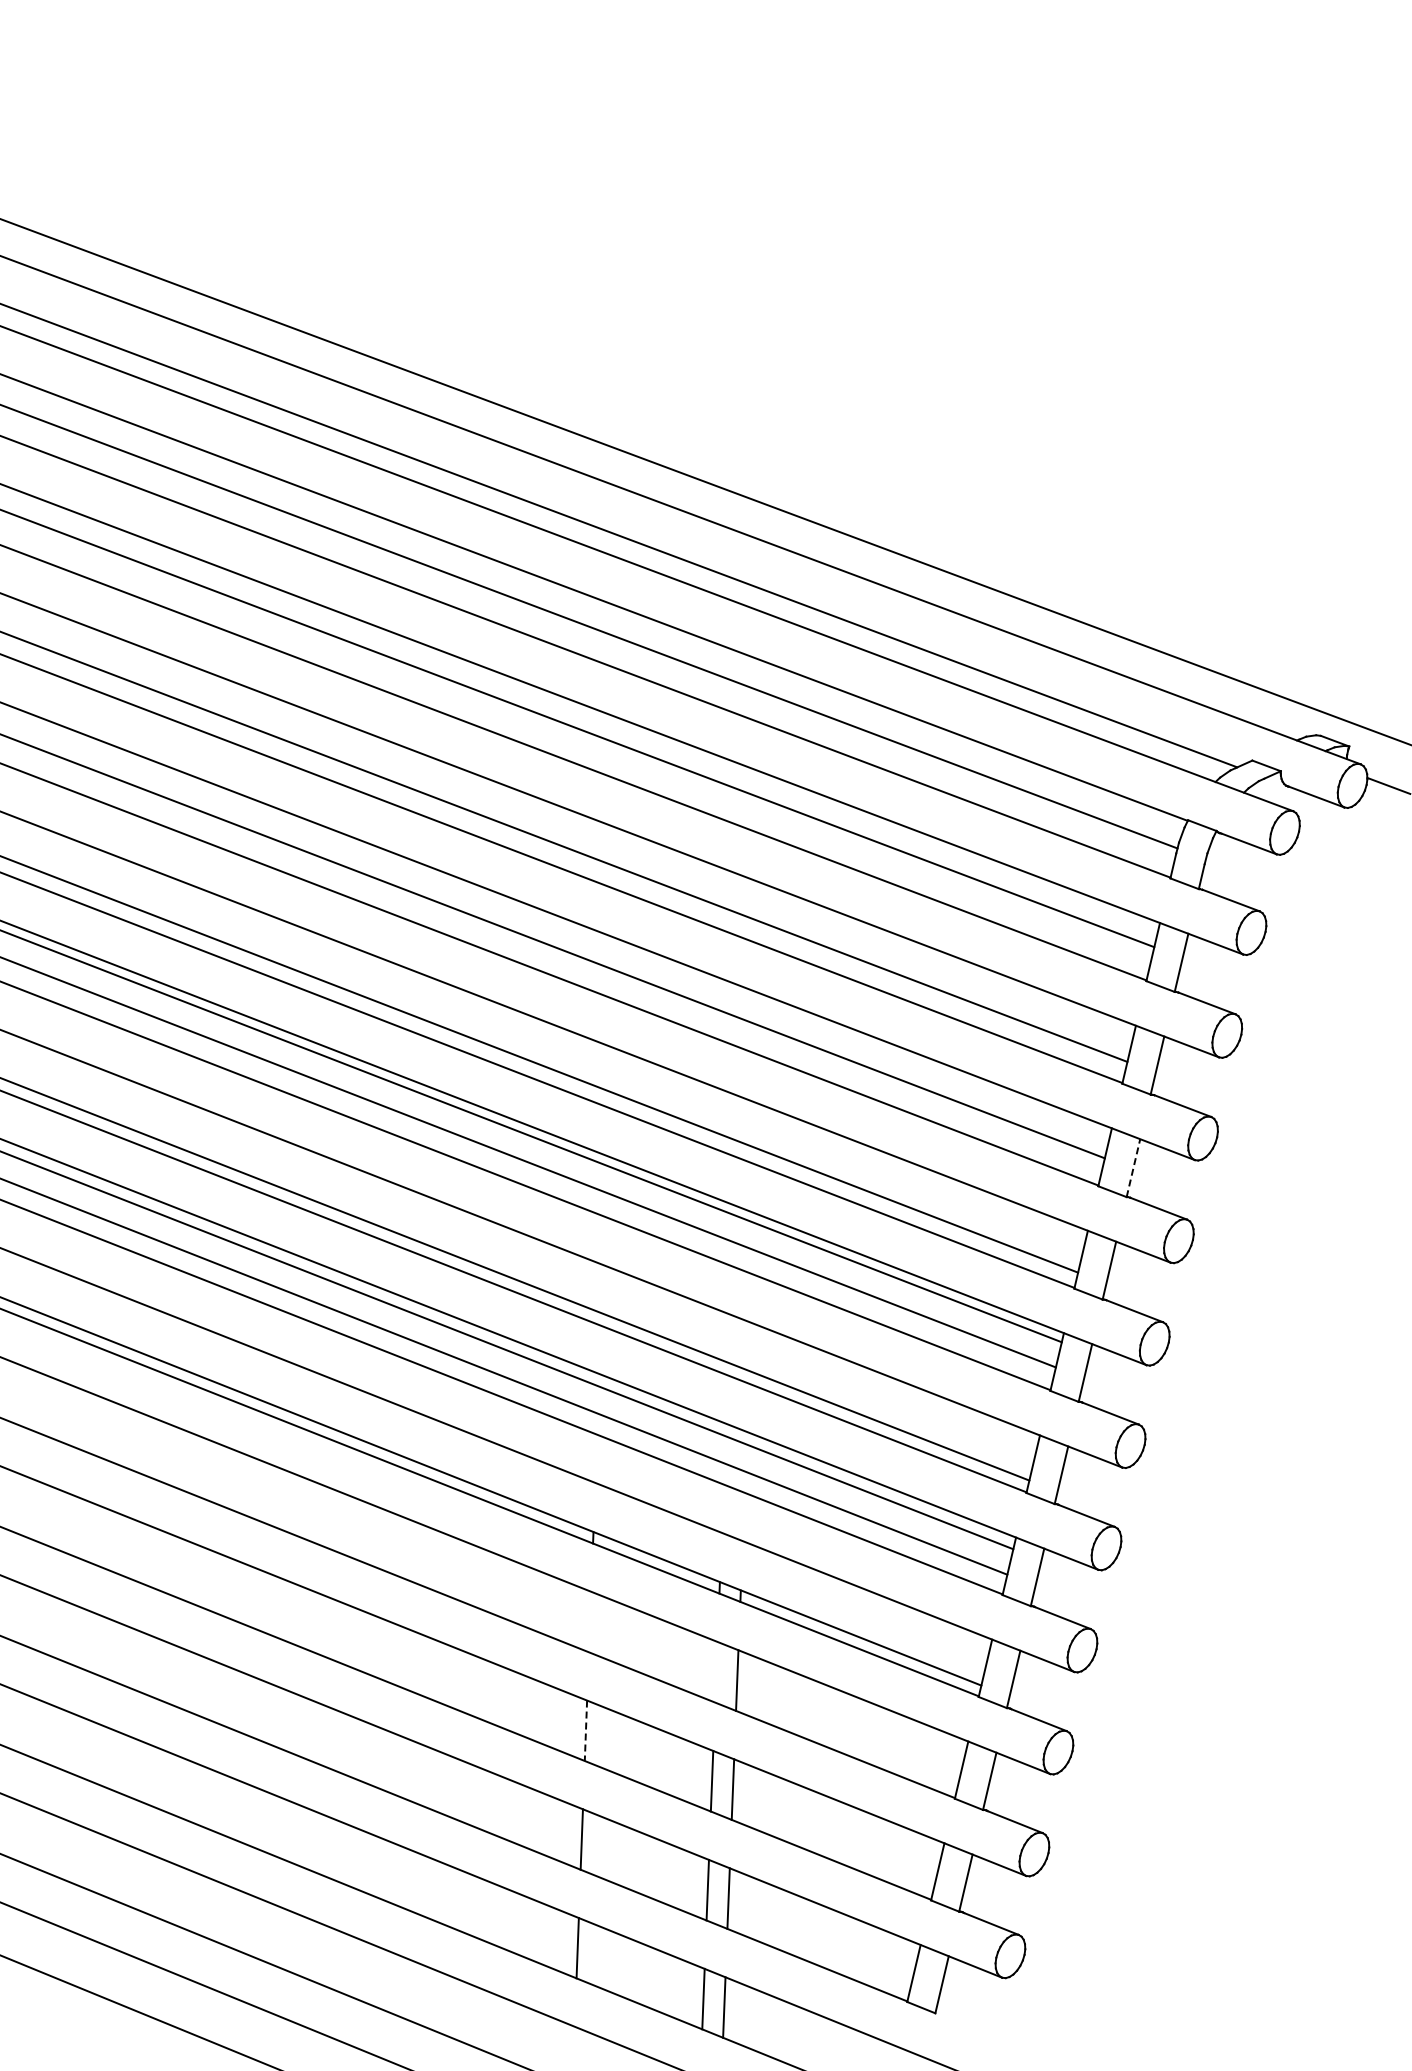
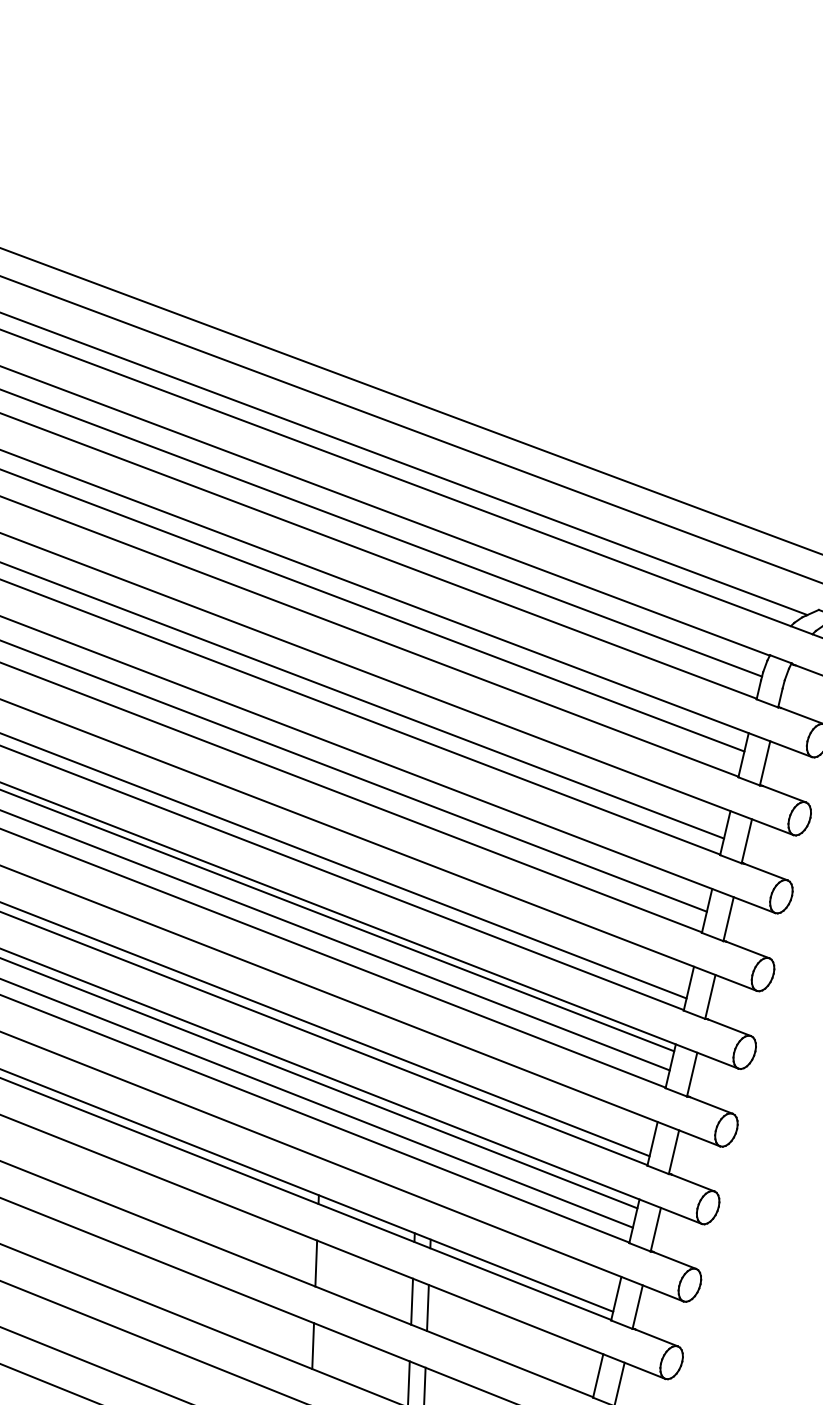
line: (1133, 1168) -> (728, 919), dashed -> solid
line: (589, 1621) -> (315, 1263), added
line: (716, 1671) -> (412, 1301), added
line: (585, 1731) -> (312, 1346), dashed -> solid

